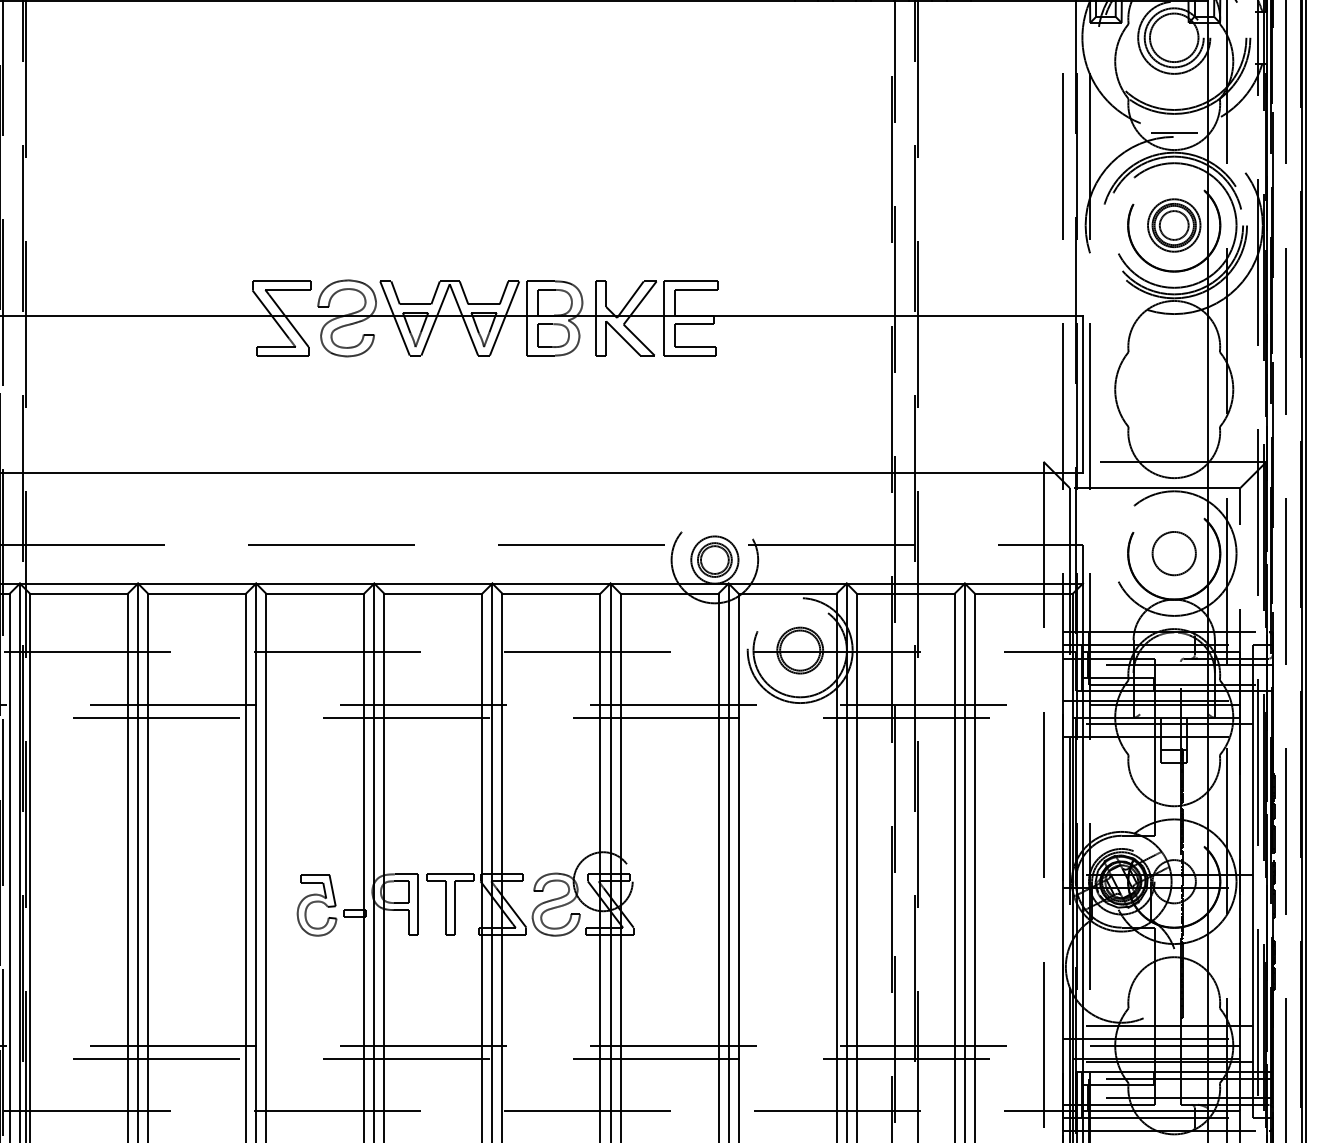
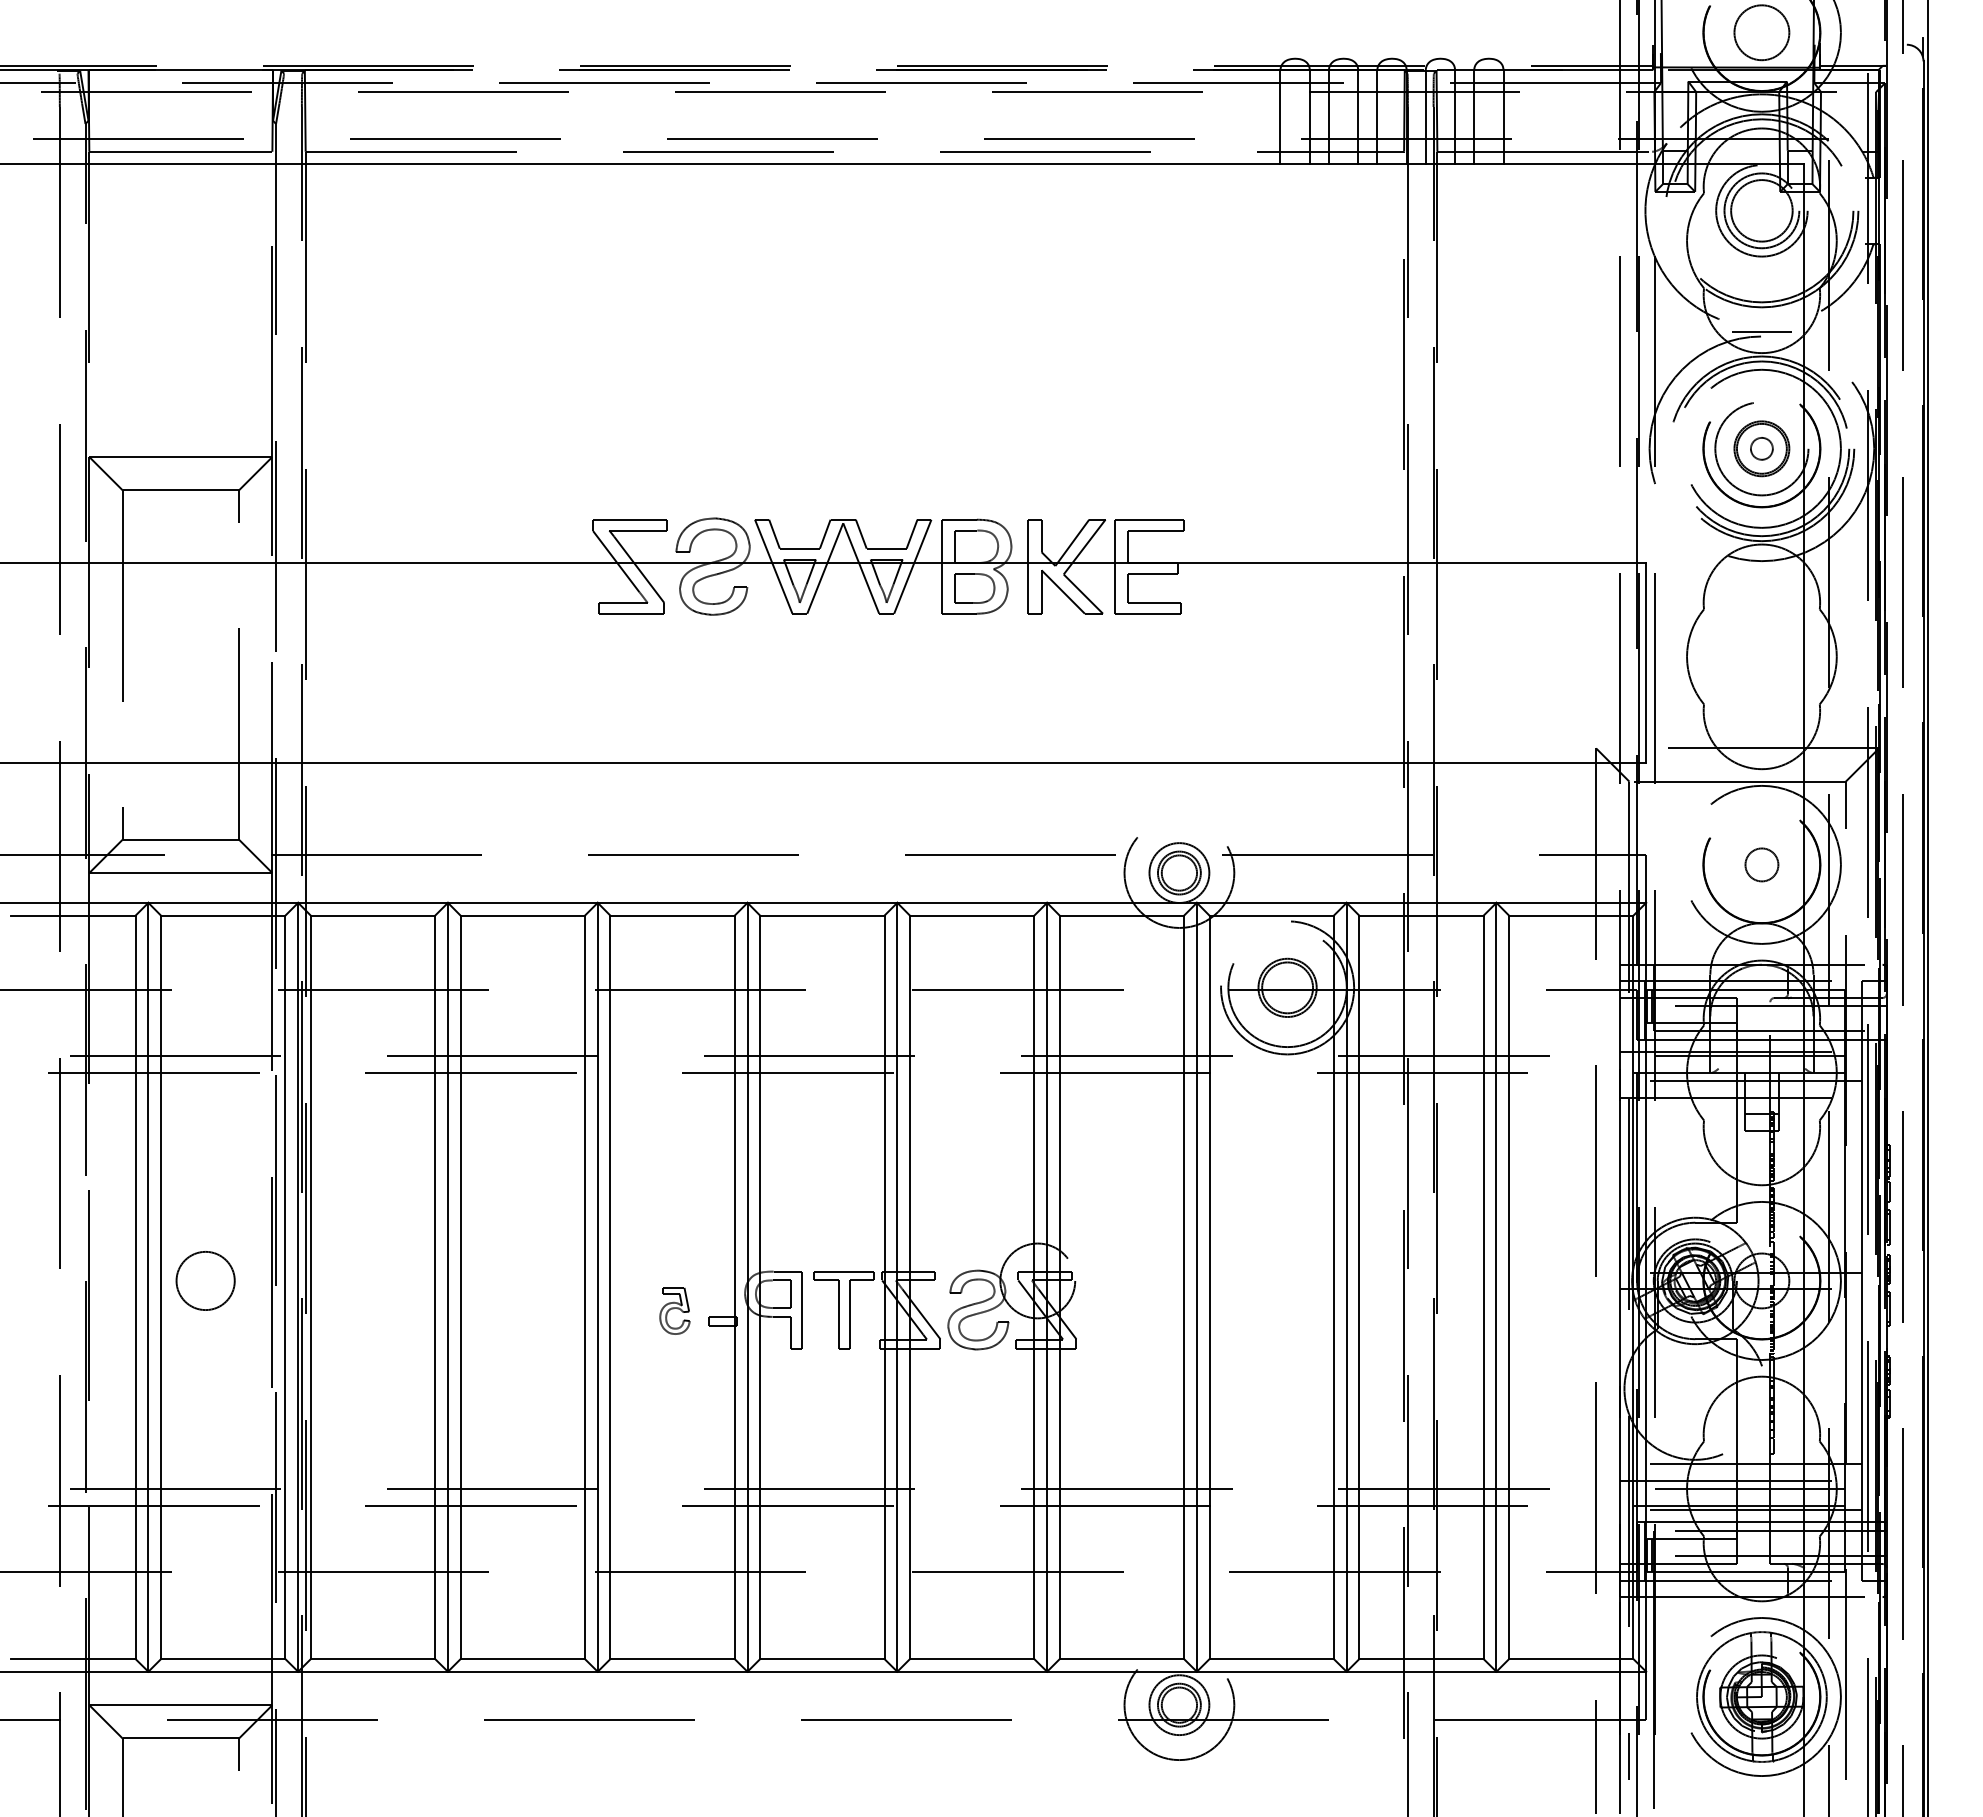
circle: (1173, 225) -> (1761, 448), size x0.6
circle: (1173, 225) -> (1761, 448), size x1.4
circle: (1173, 553) -> (1761, 864), size x0.6
part: (316, 905) -> (674, 1310), size x0.6

